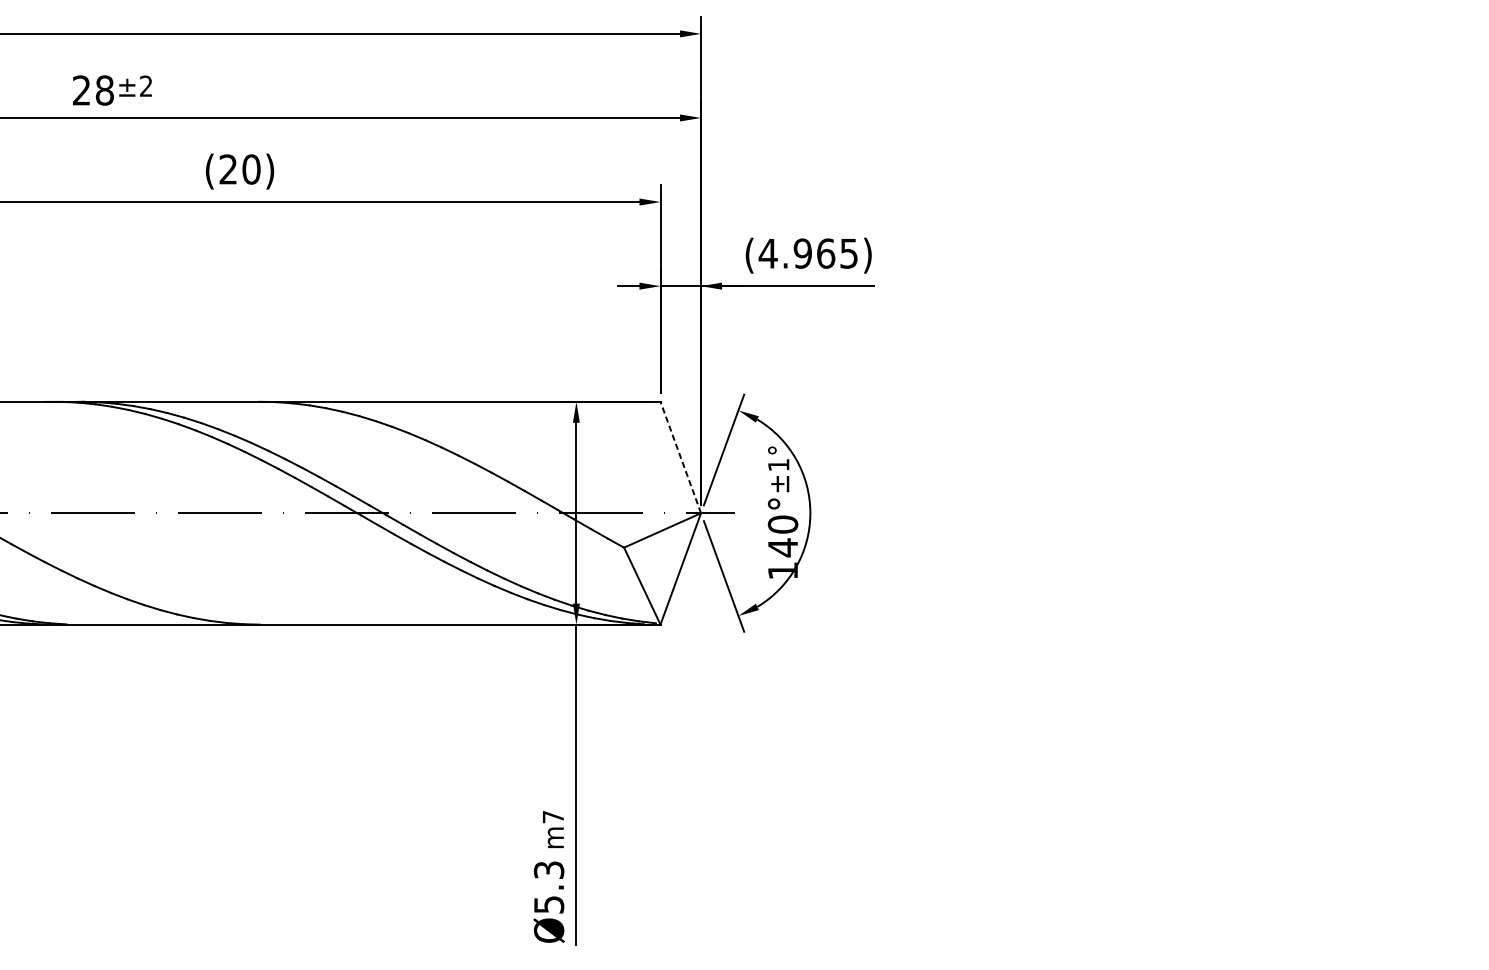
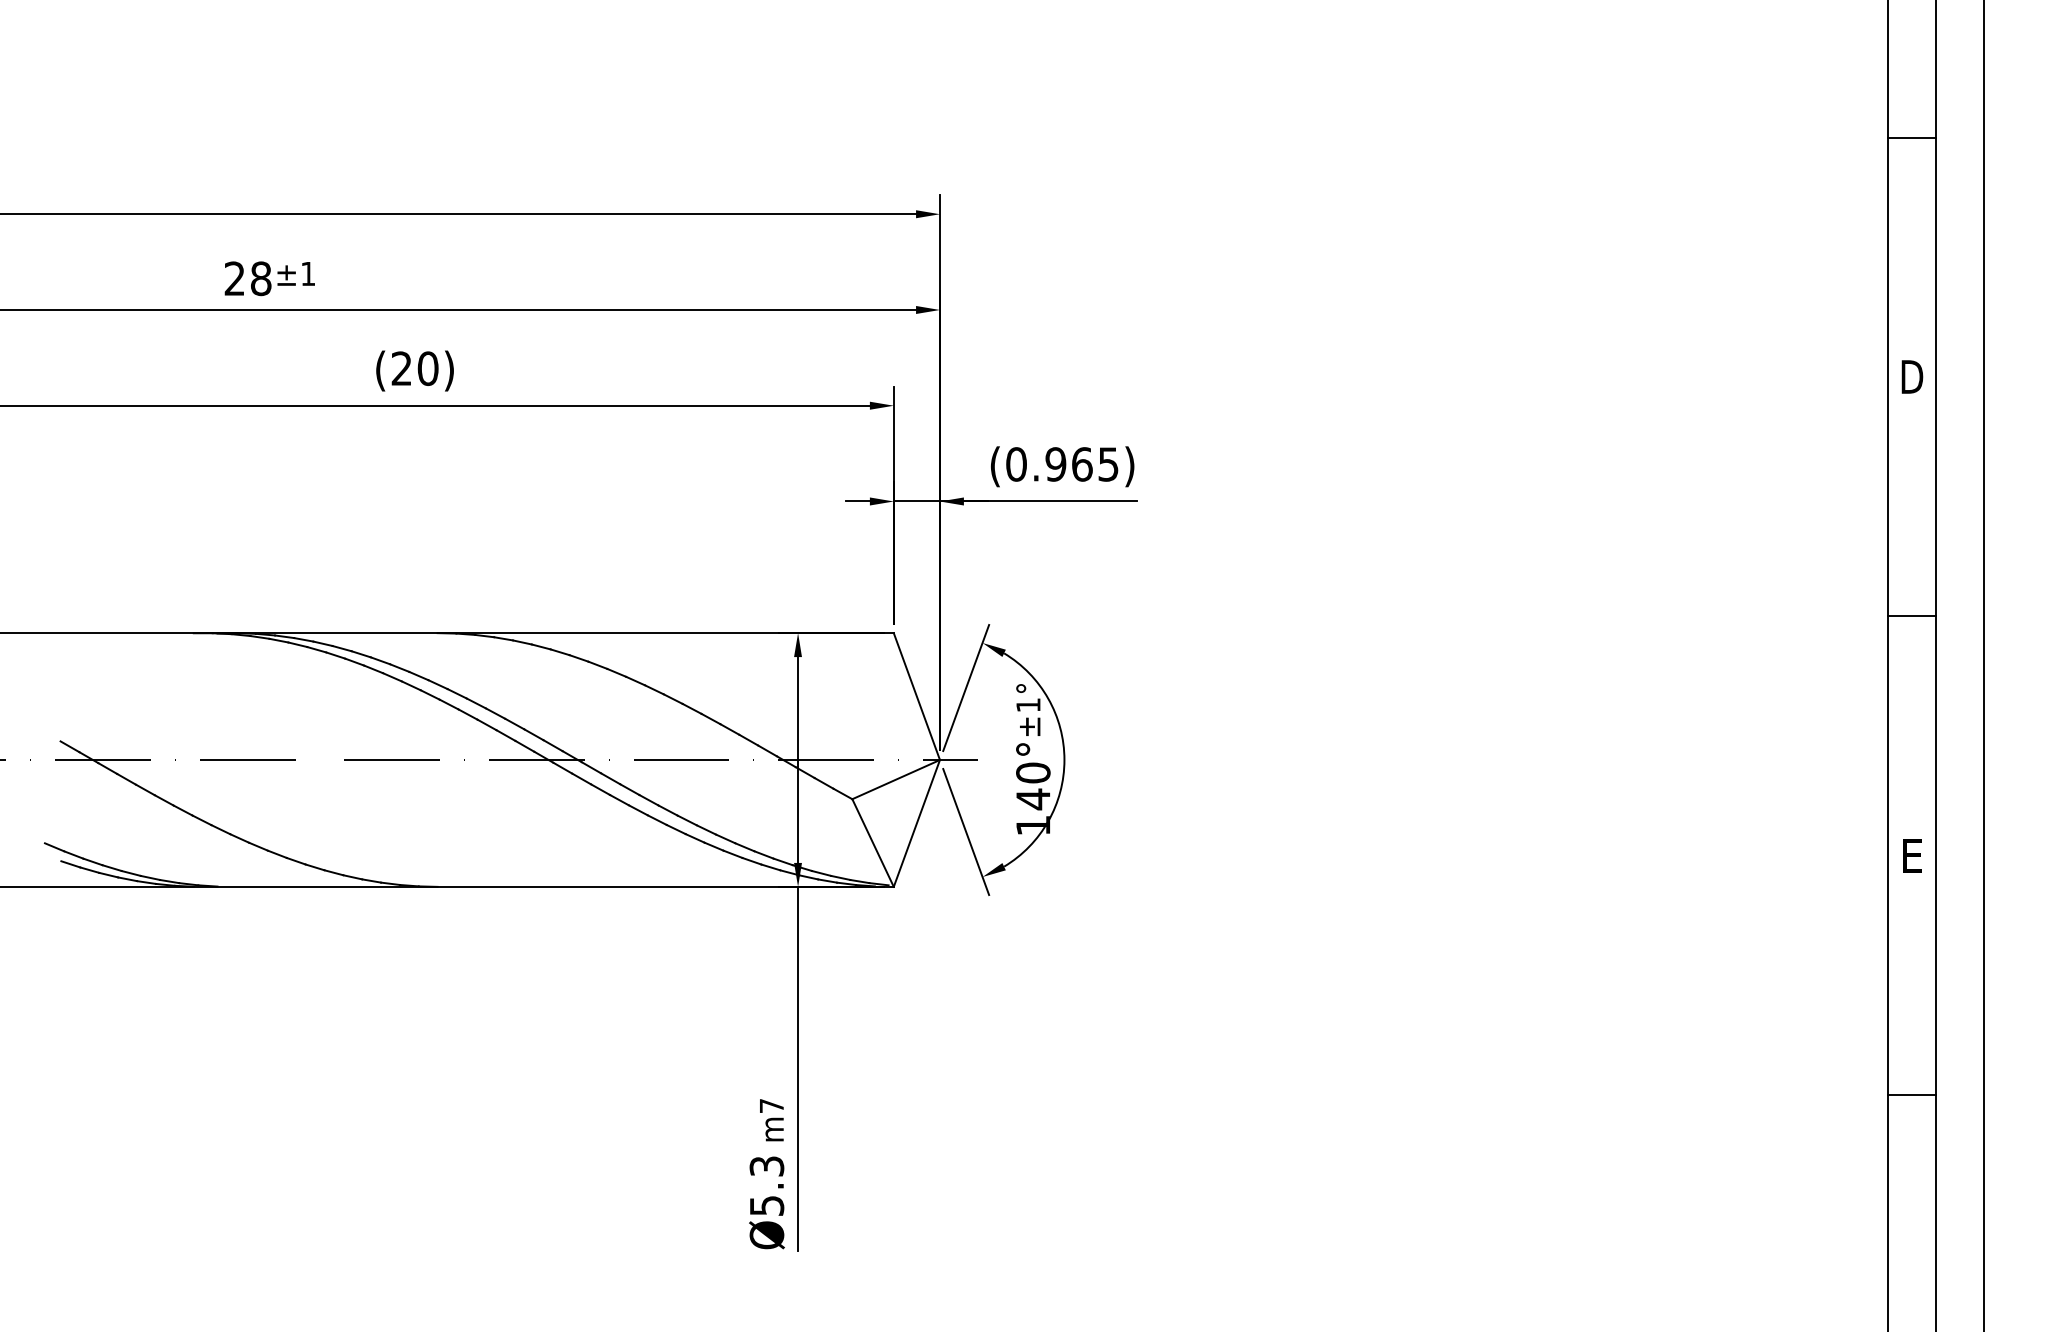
text: (145, 85) -> (307, 273), ±2 -> ±1
text: (768, 253) -> (1016, 464), (4.965) -> (0.965)
line: (680, 457) -> (916, 696), dashed -> solid

